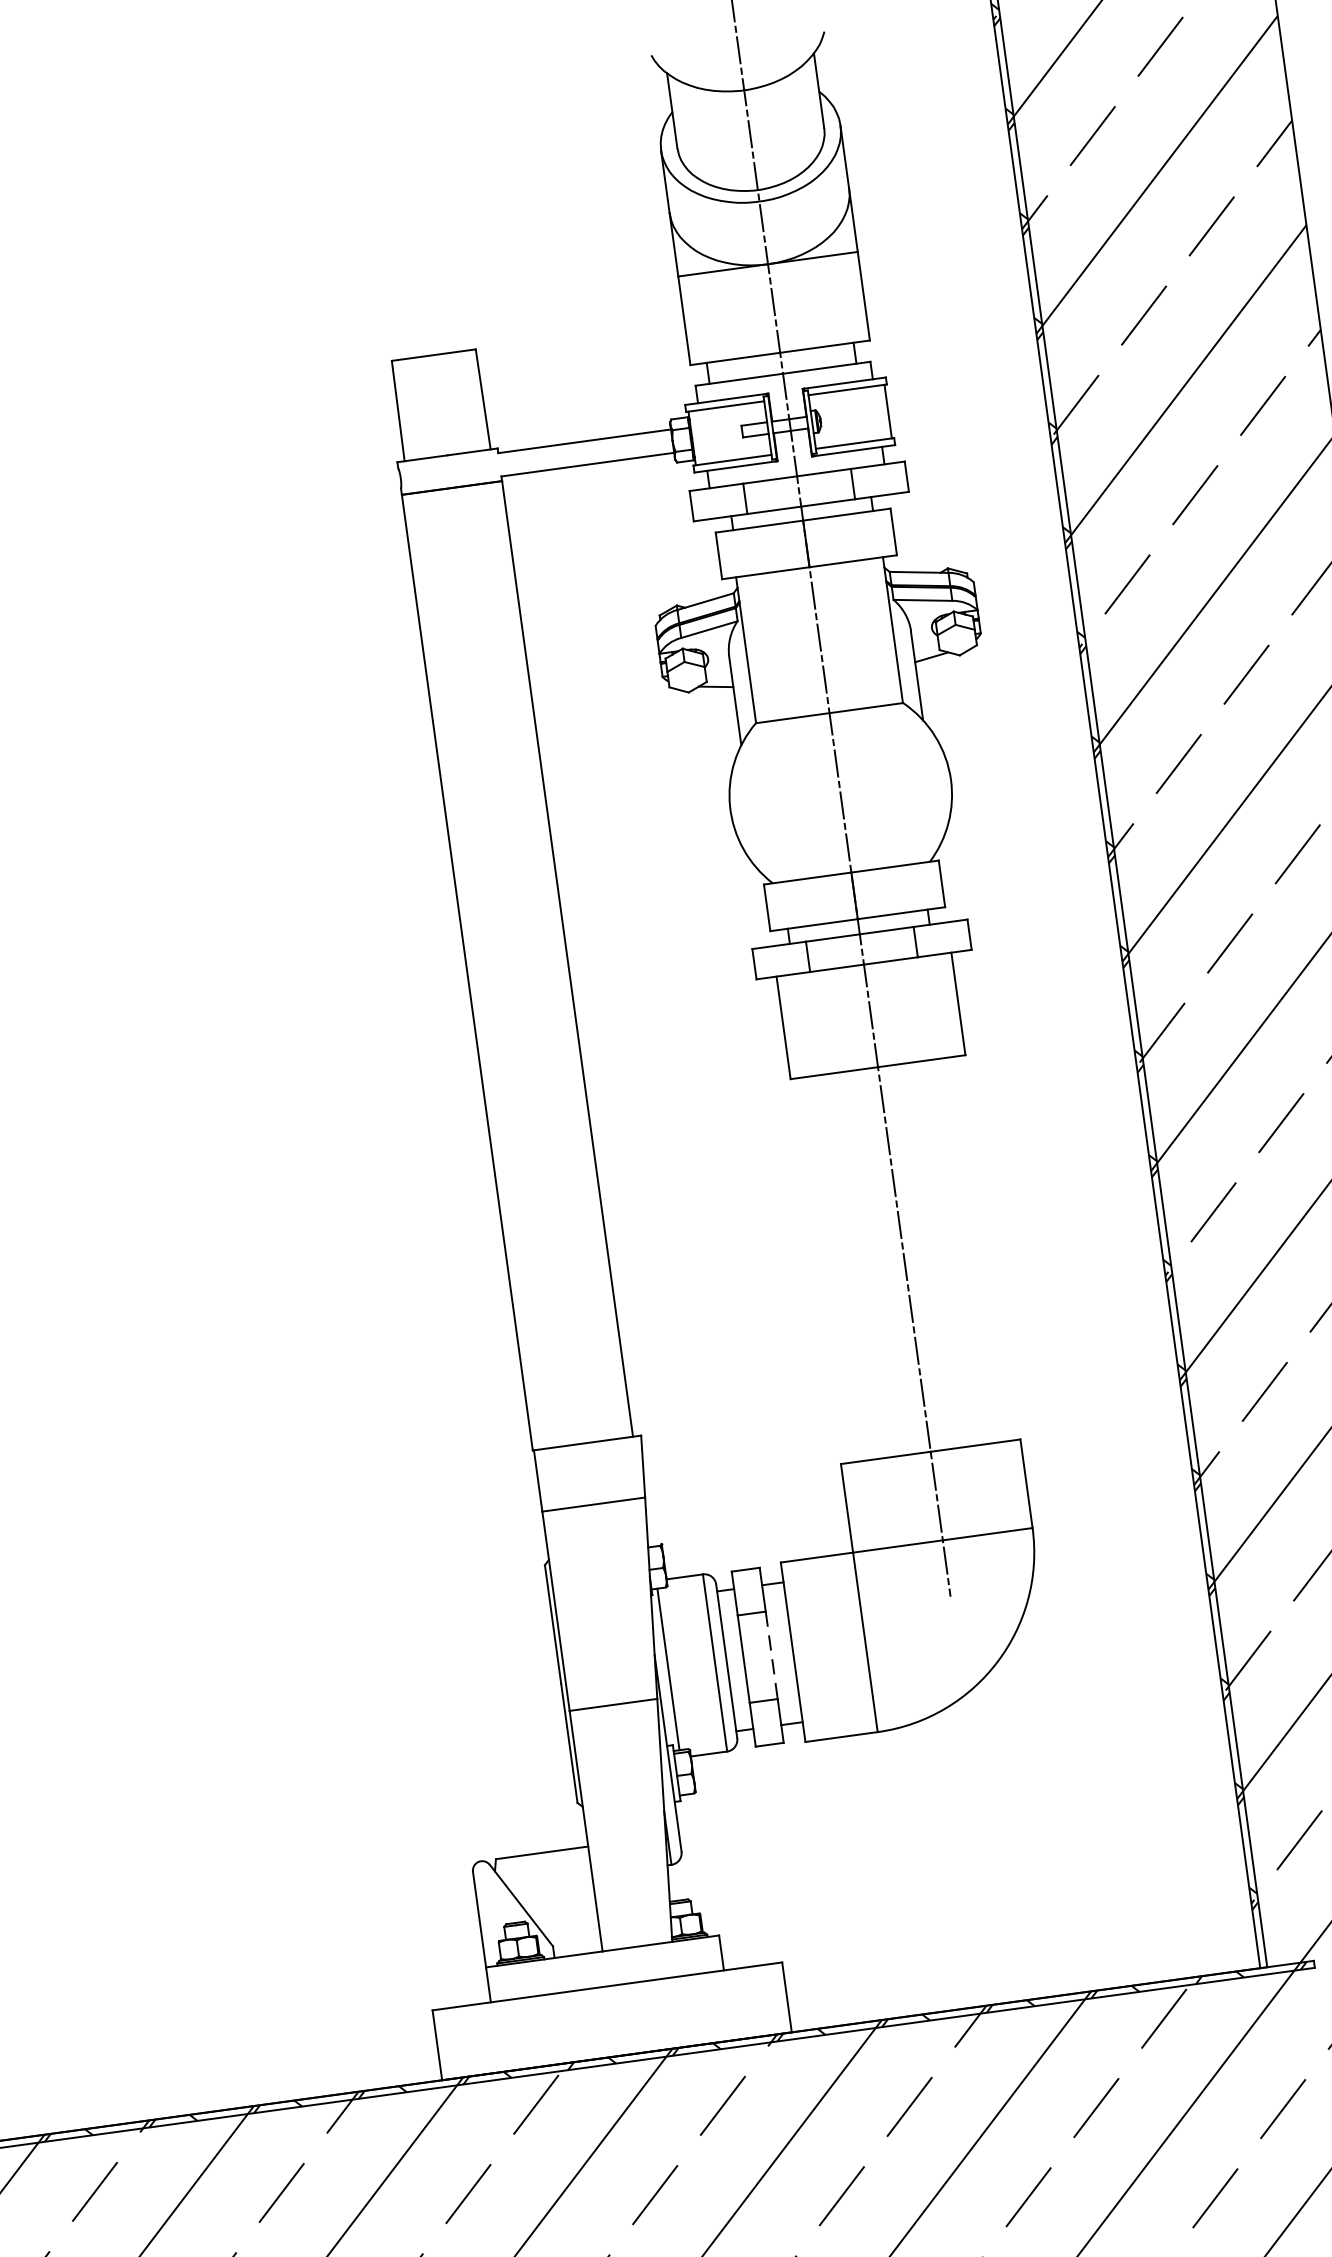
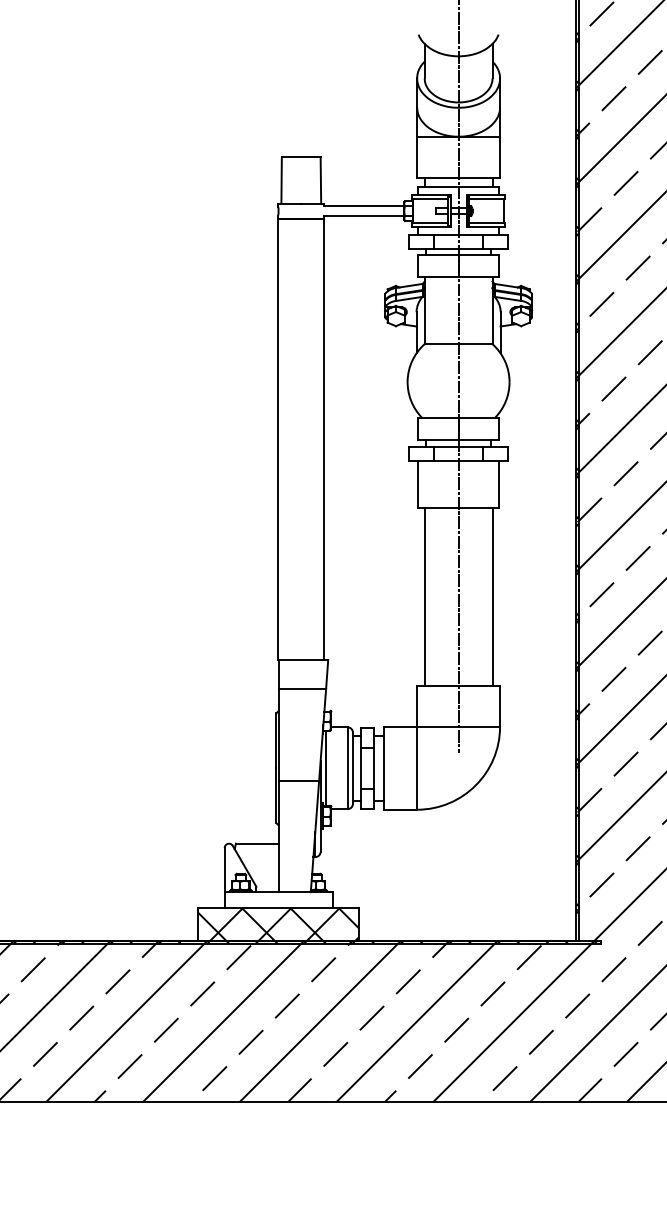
line: (977, 1248) -> (492, 596), added
line: (830, 1268) -> (424, 596), added
line: (771, 1655) -> (373, 768), dashed -> solid
hatch: (611, 2021) -> (278, 924), added

